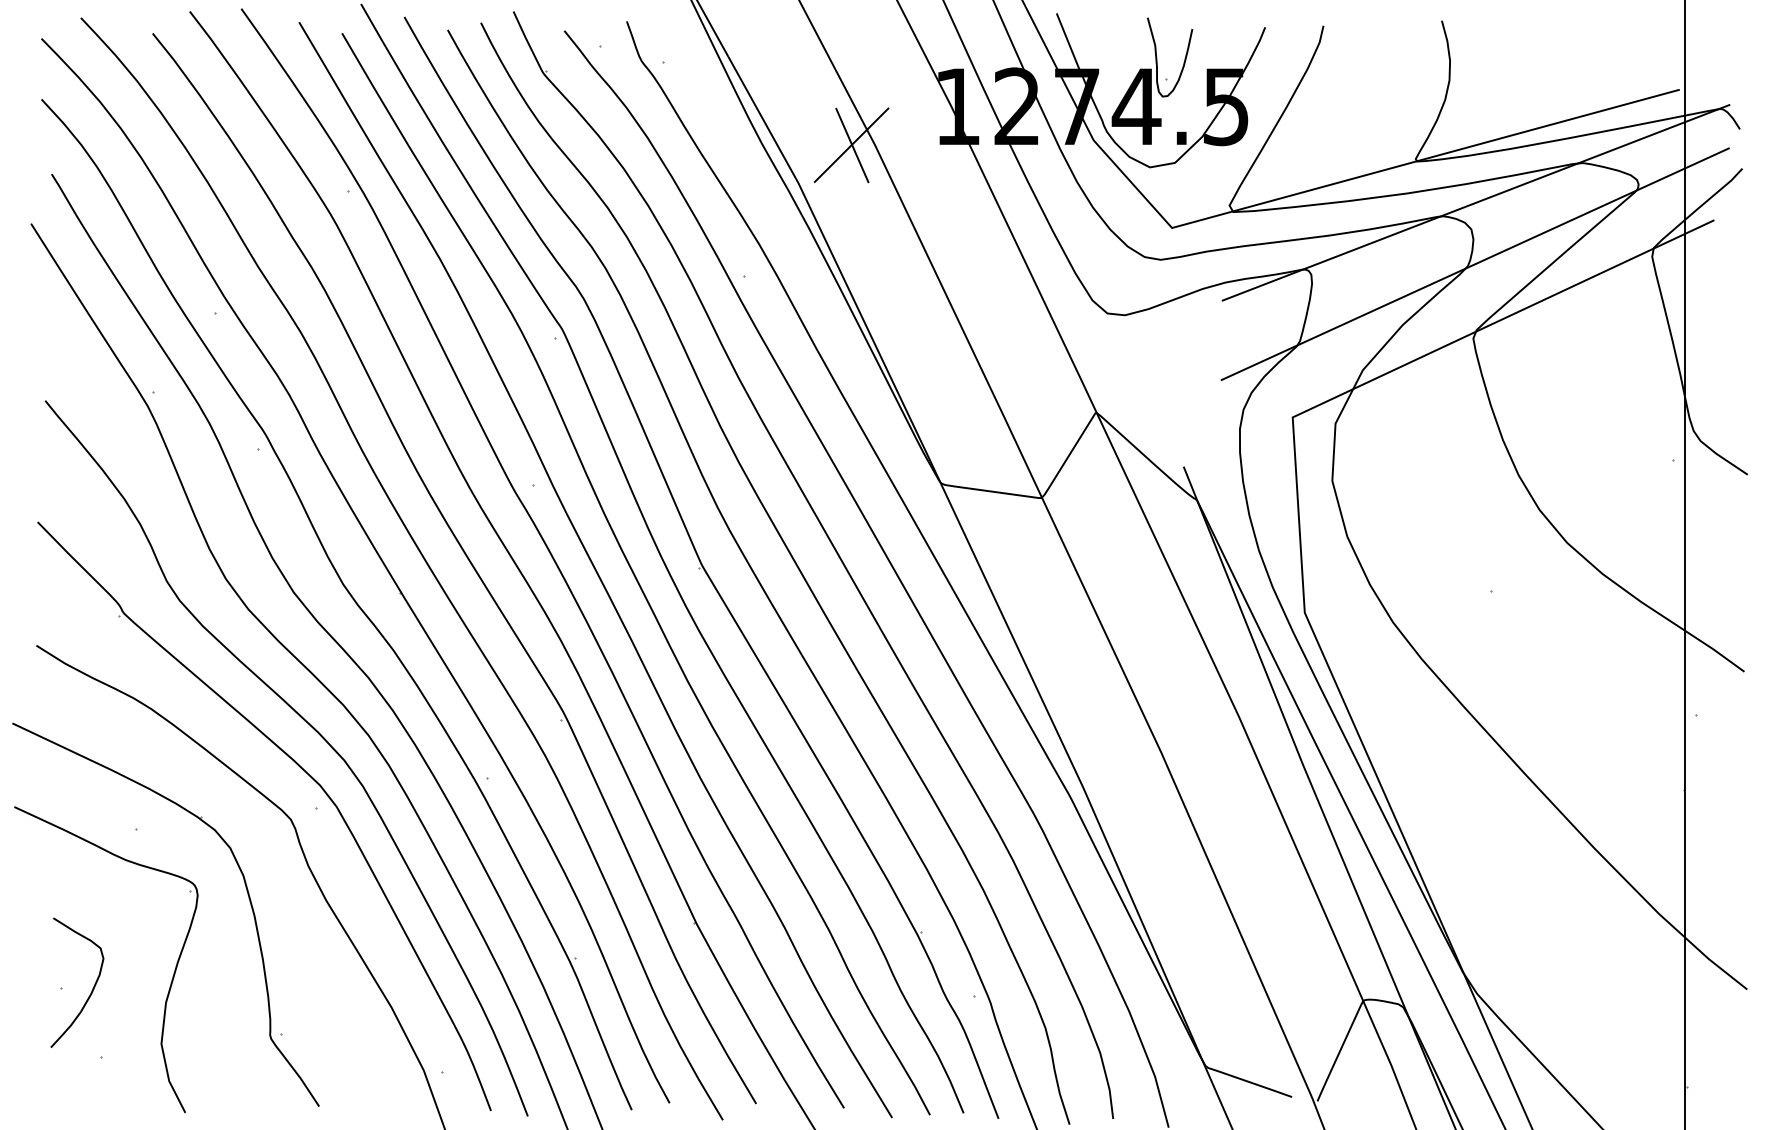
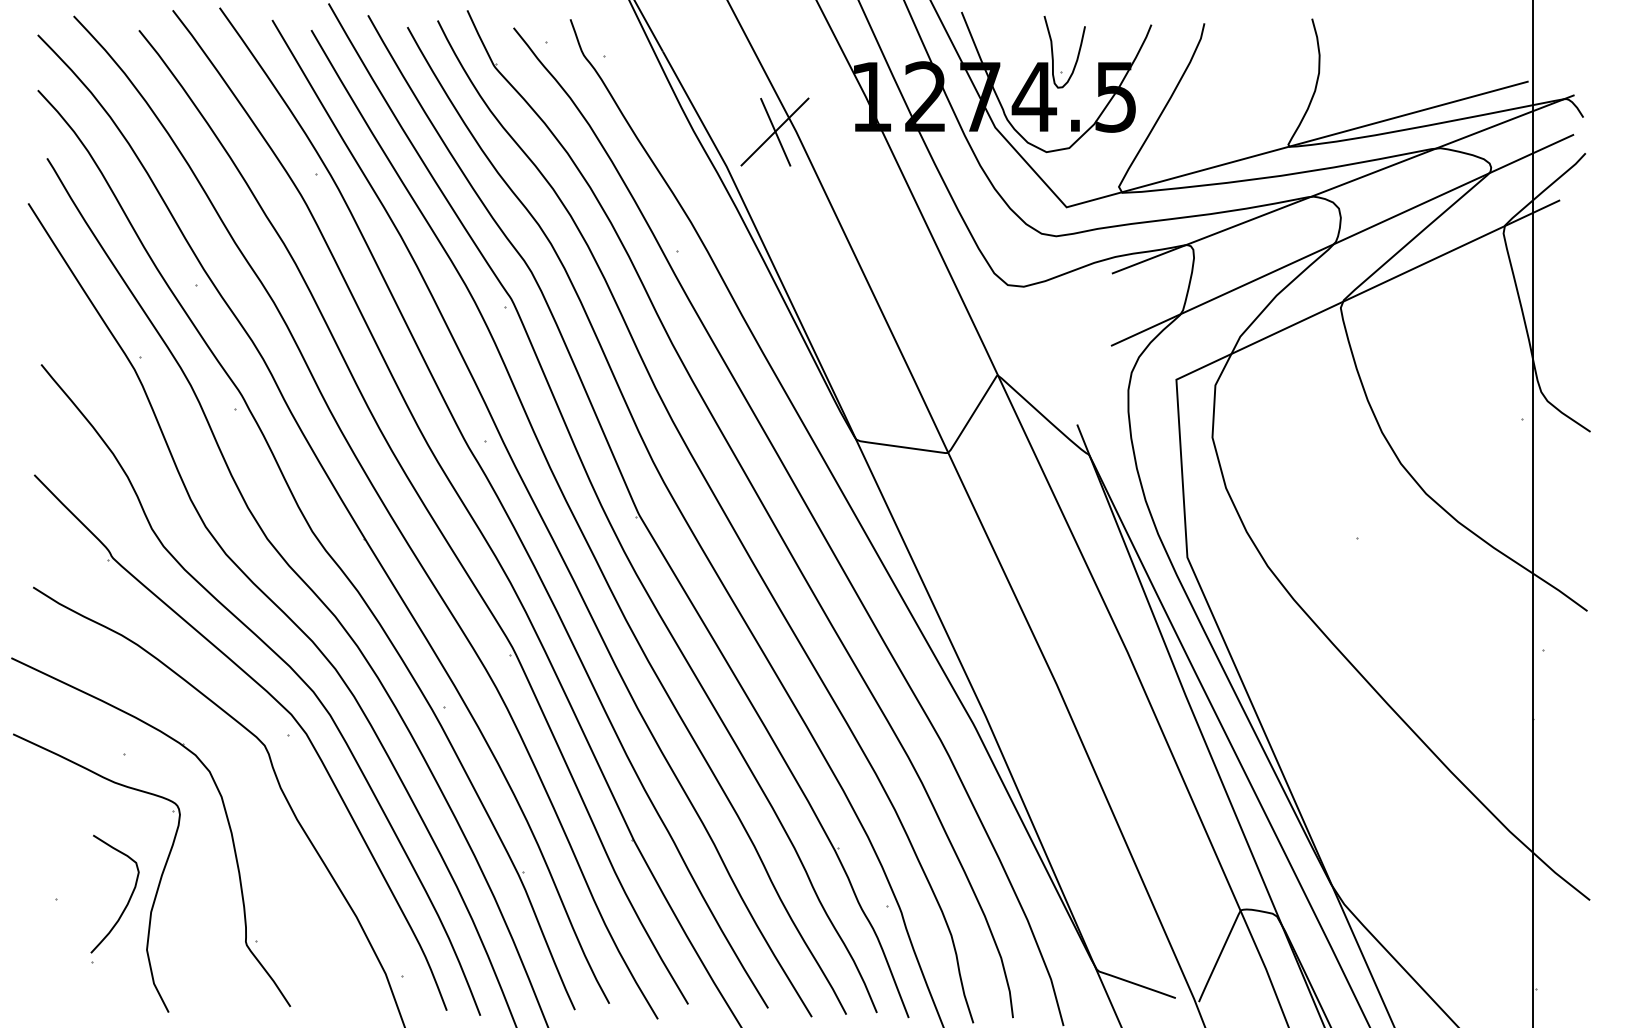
curve: (91, 990) -> (127, 901), moved

